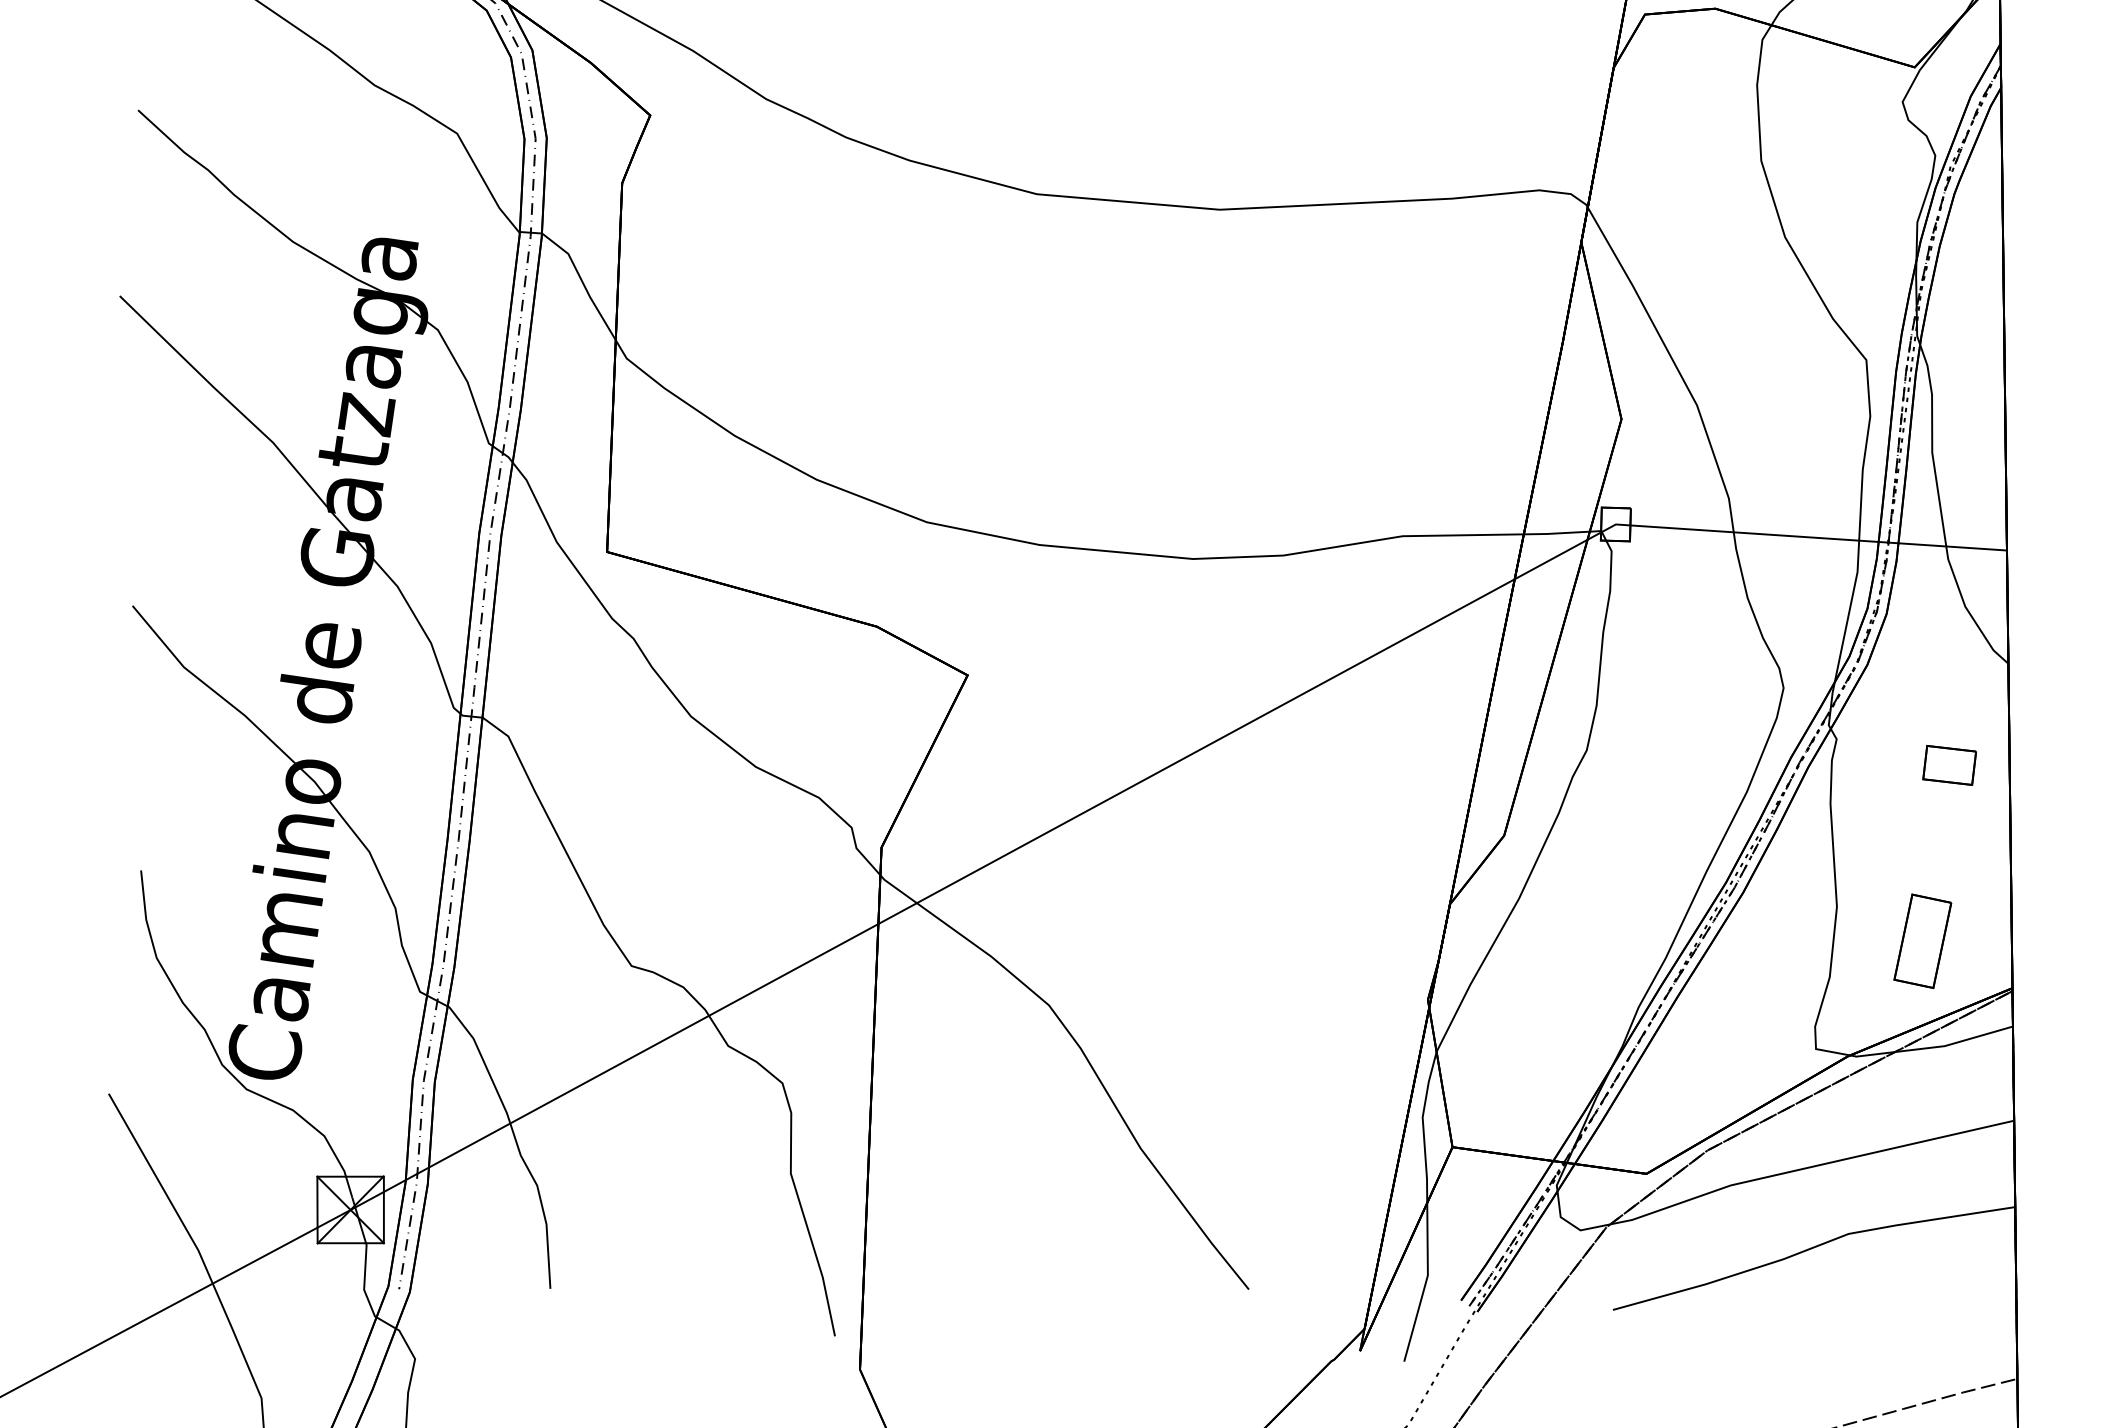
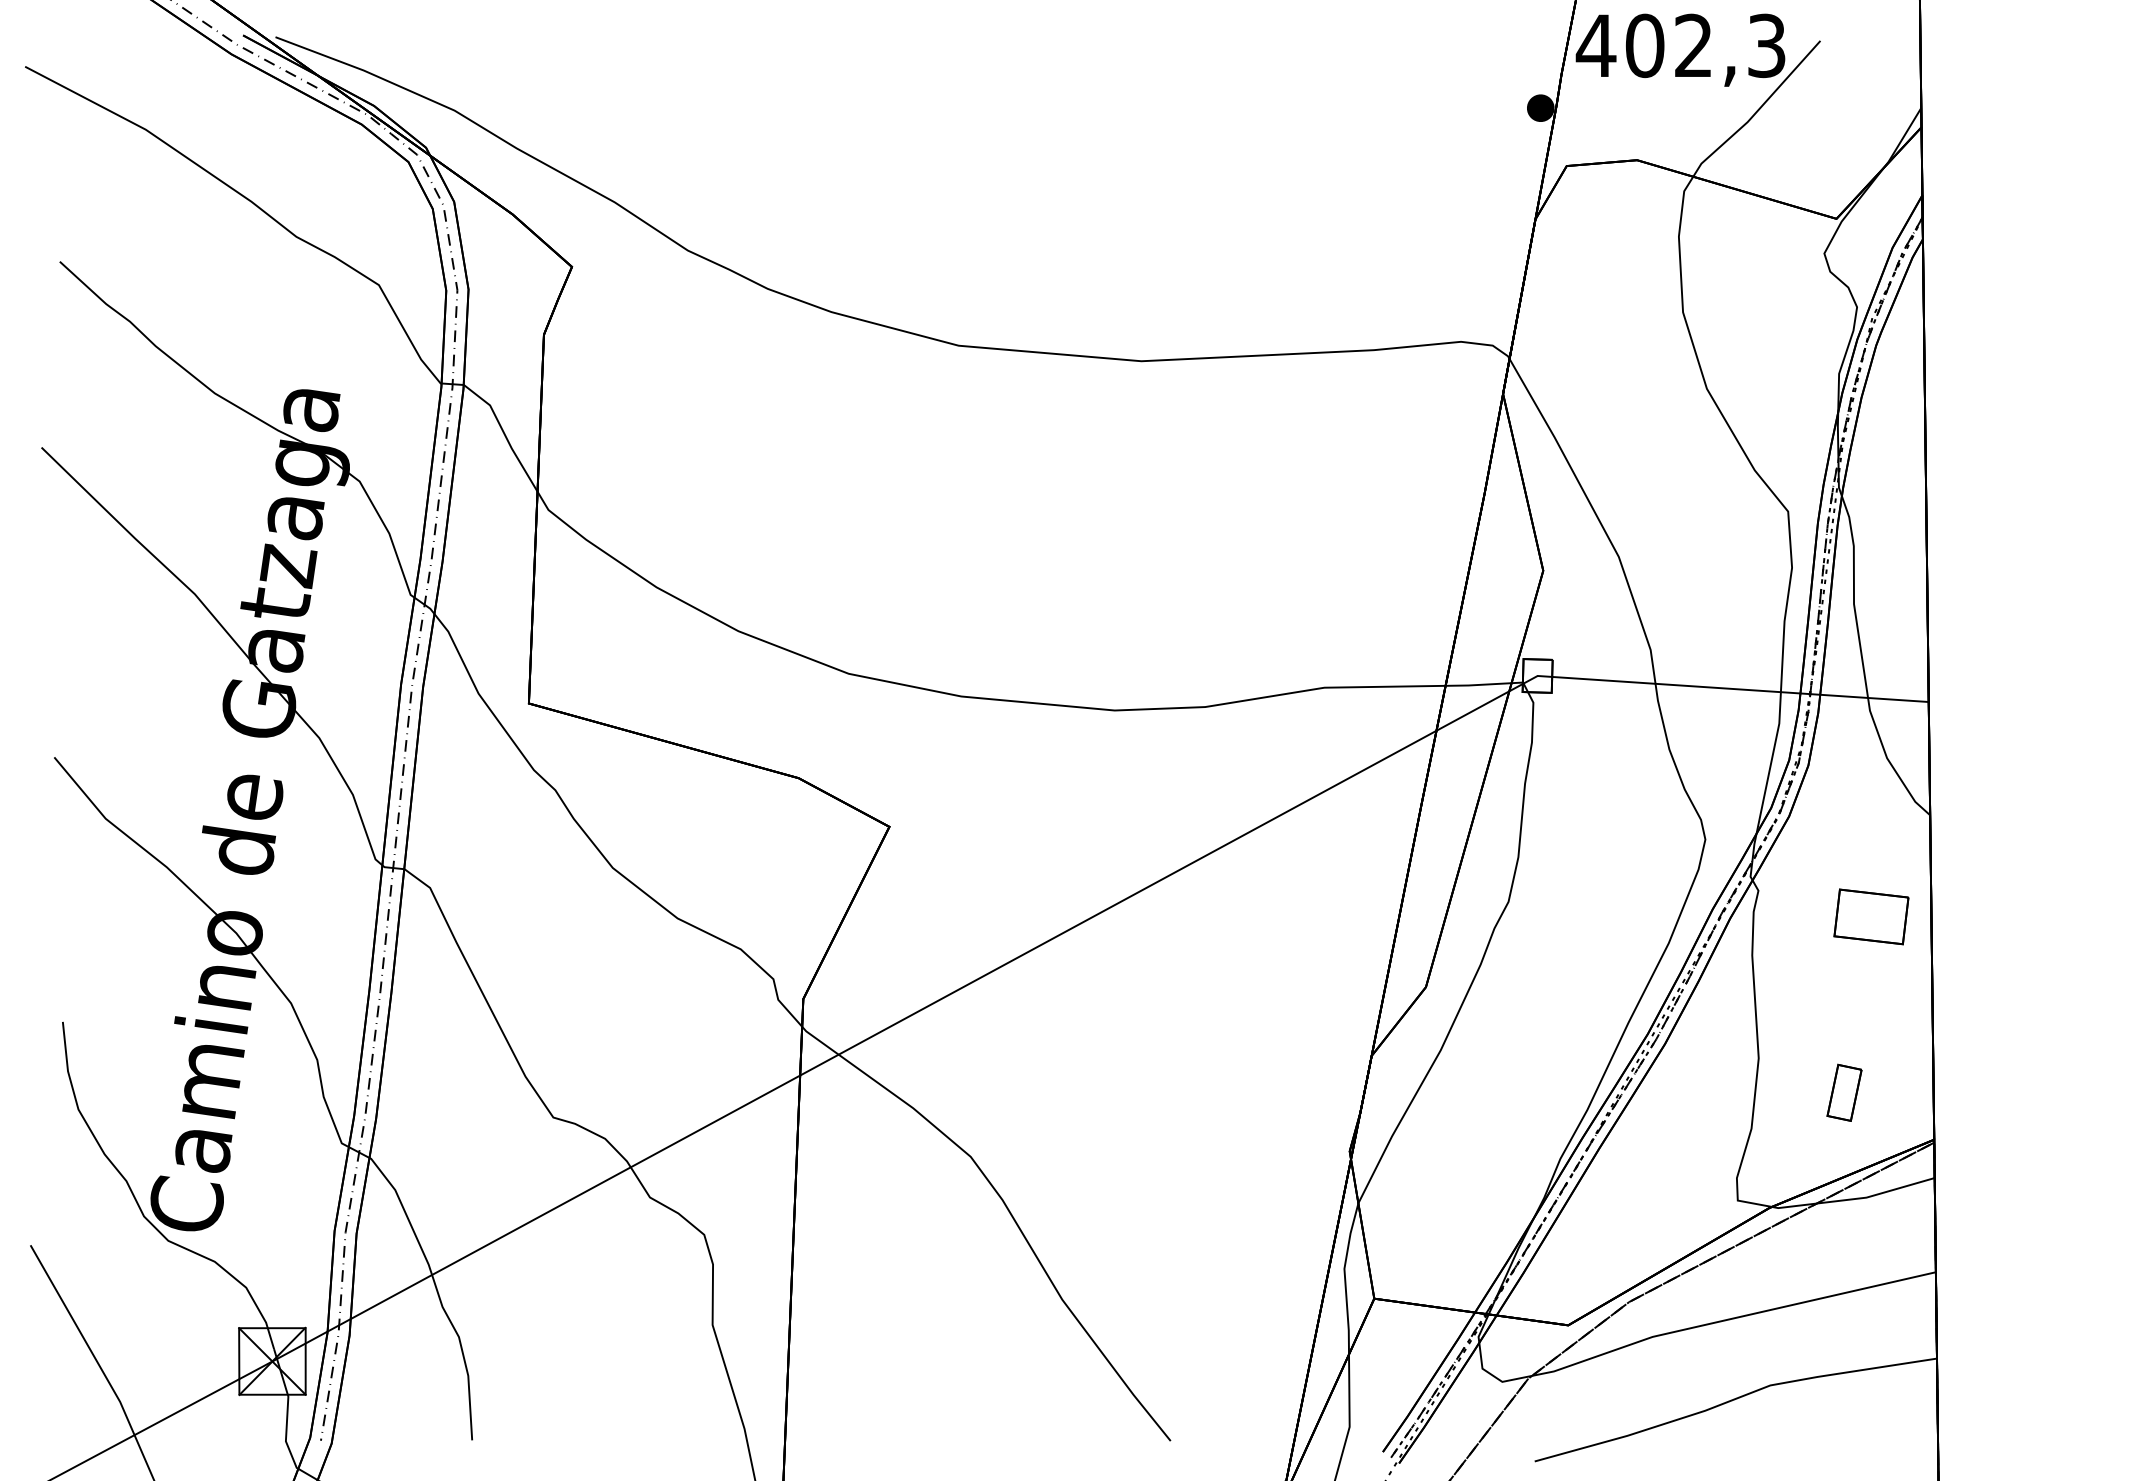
part: (1949, 765) -> (1871, 916), size x1.4
part: (1922, 941) -> (1844, 1092), size x0.6

